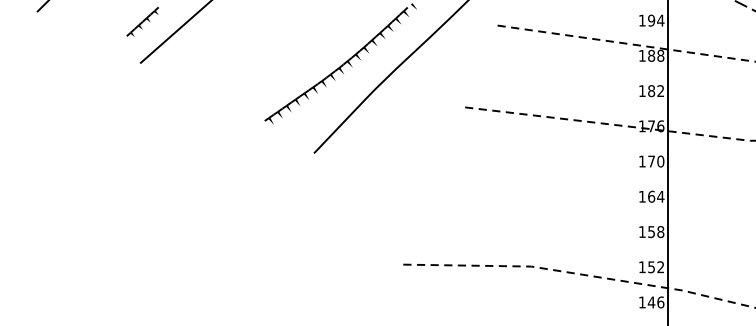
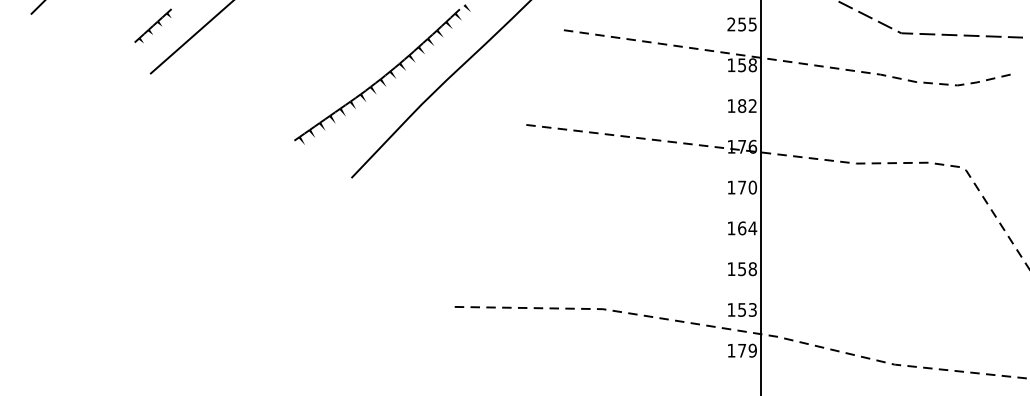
text: (651, 20) -> (742, 24), 194 -> 255
text: (651, 56) -> (742, 65), 188 -> 158
text: (660, 266) -> (752, 309), 152 -> 153
text: (656, 302) -> (747, 350), 146 -> 179

